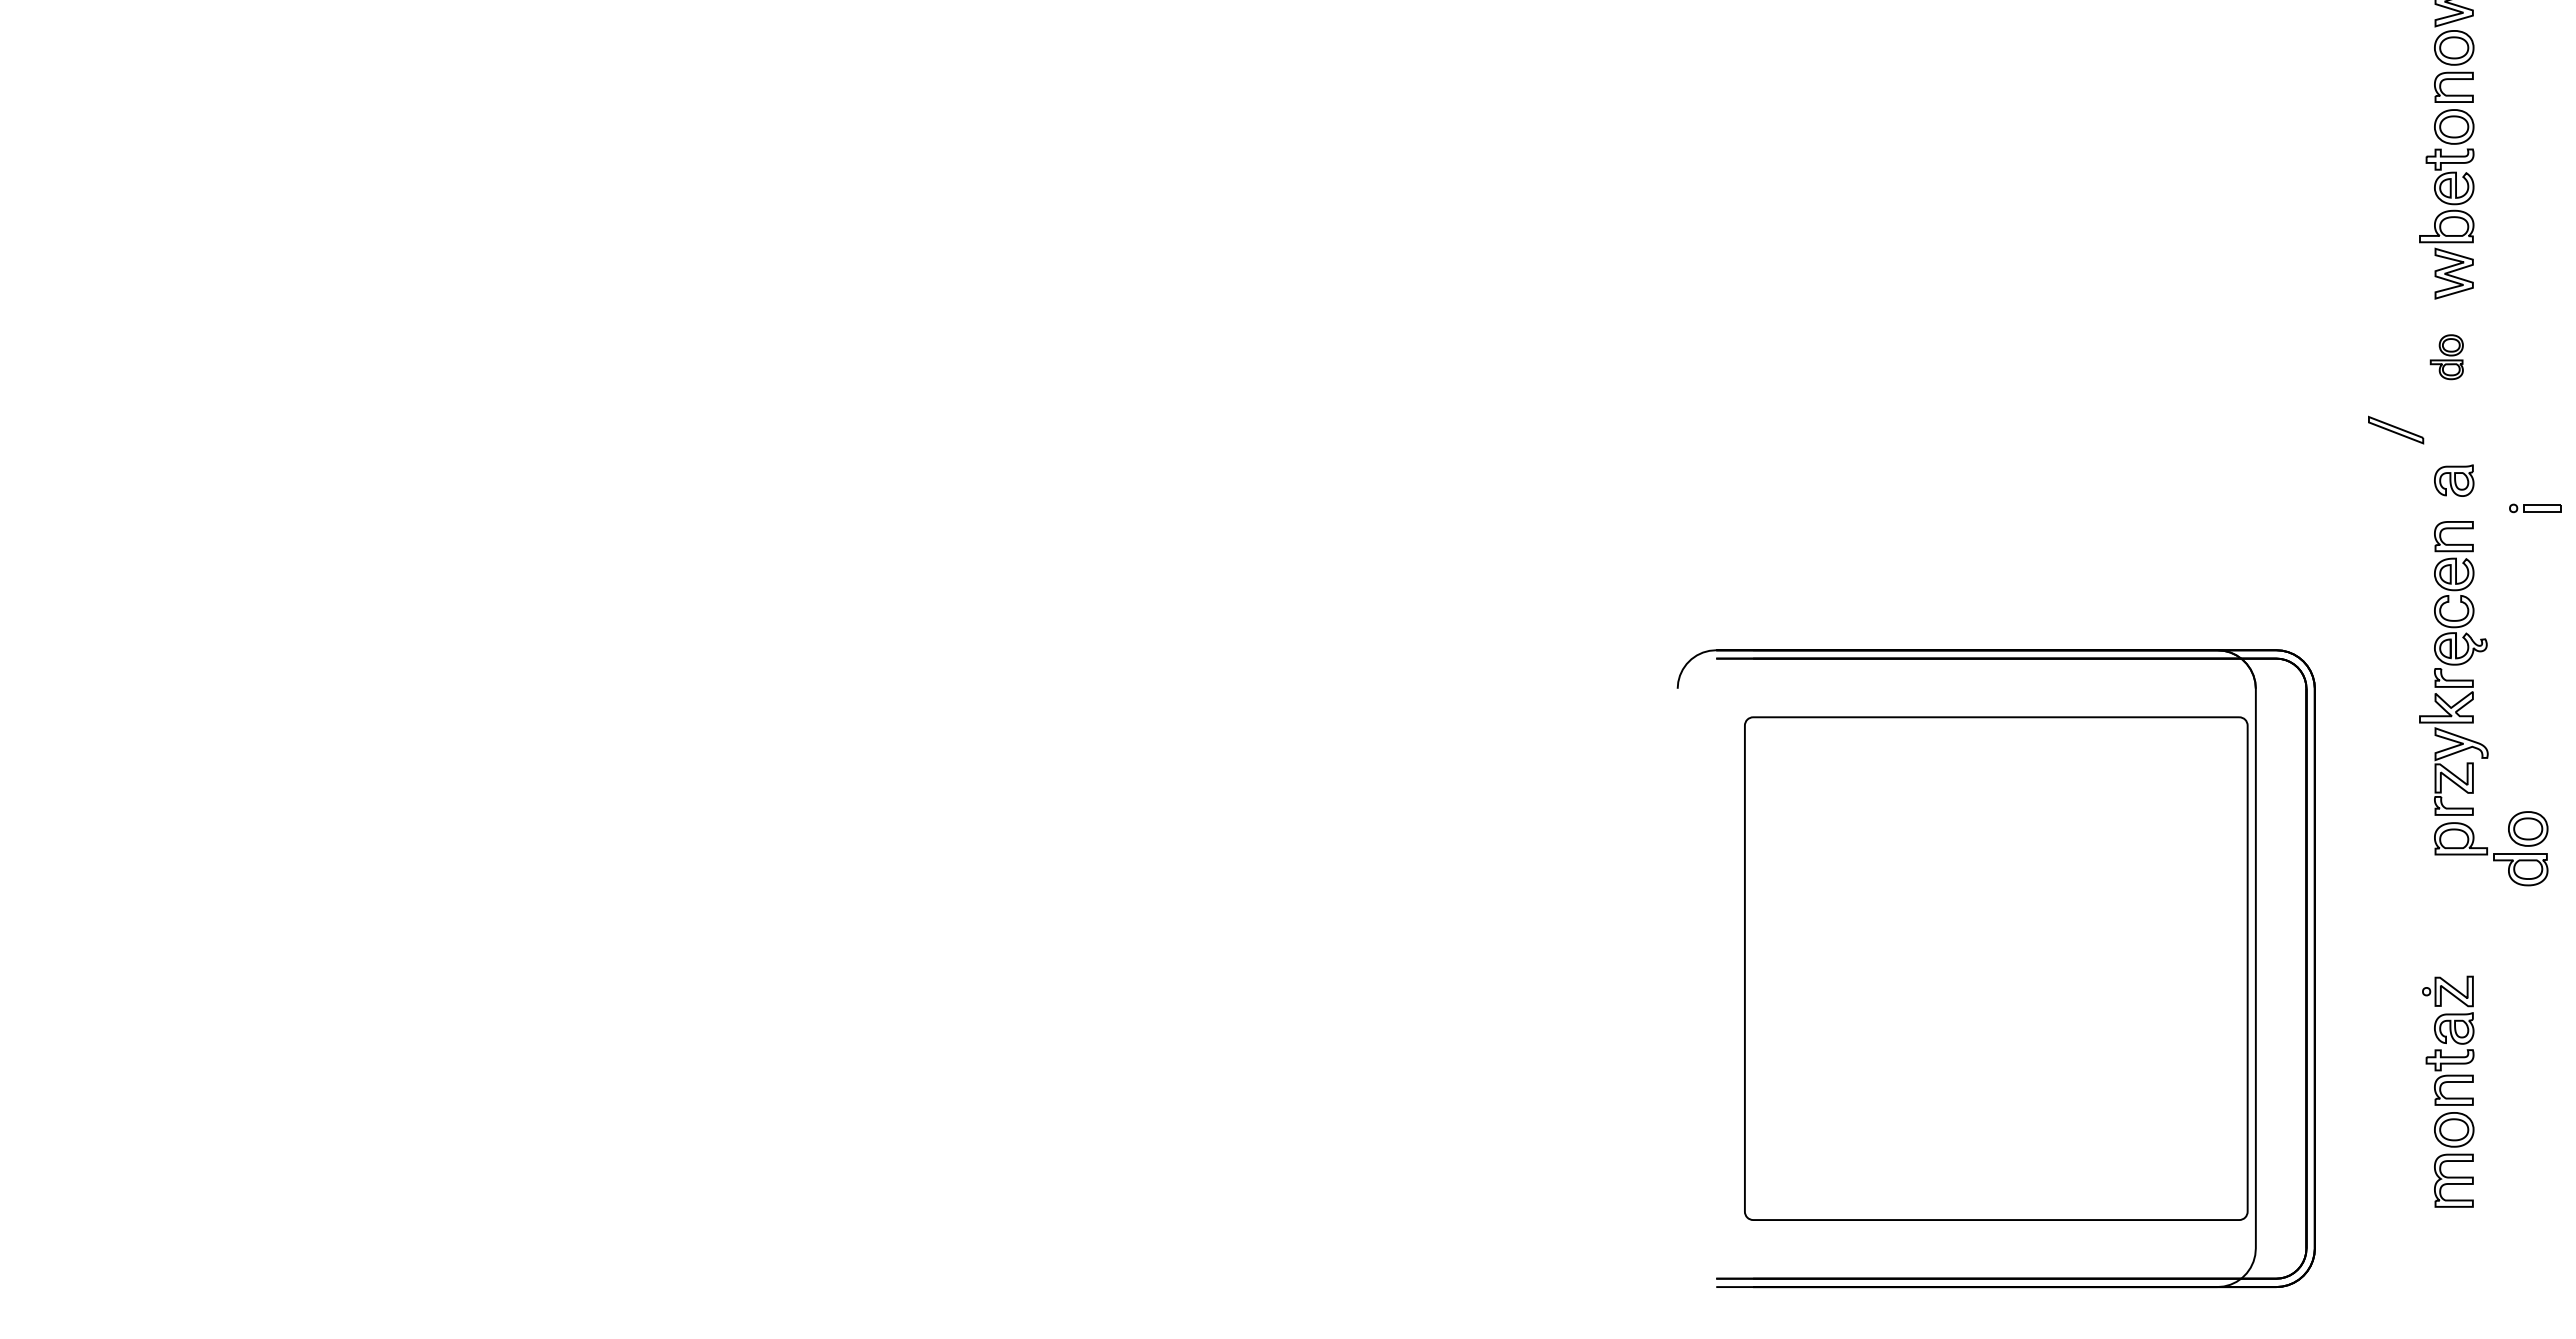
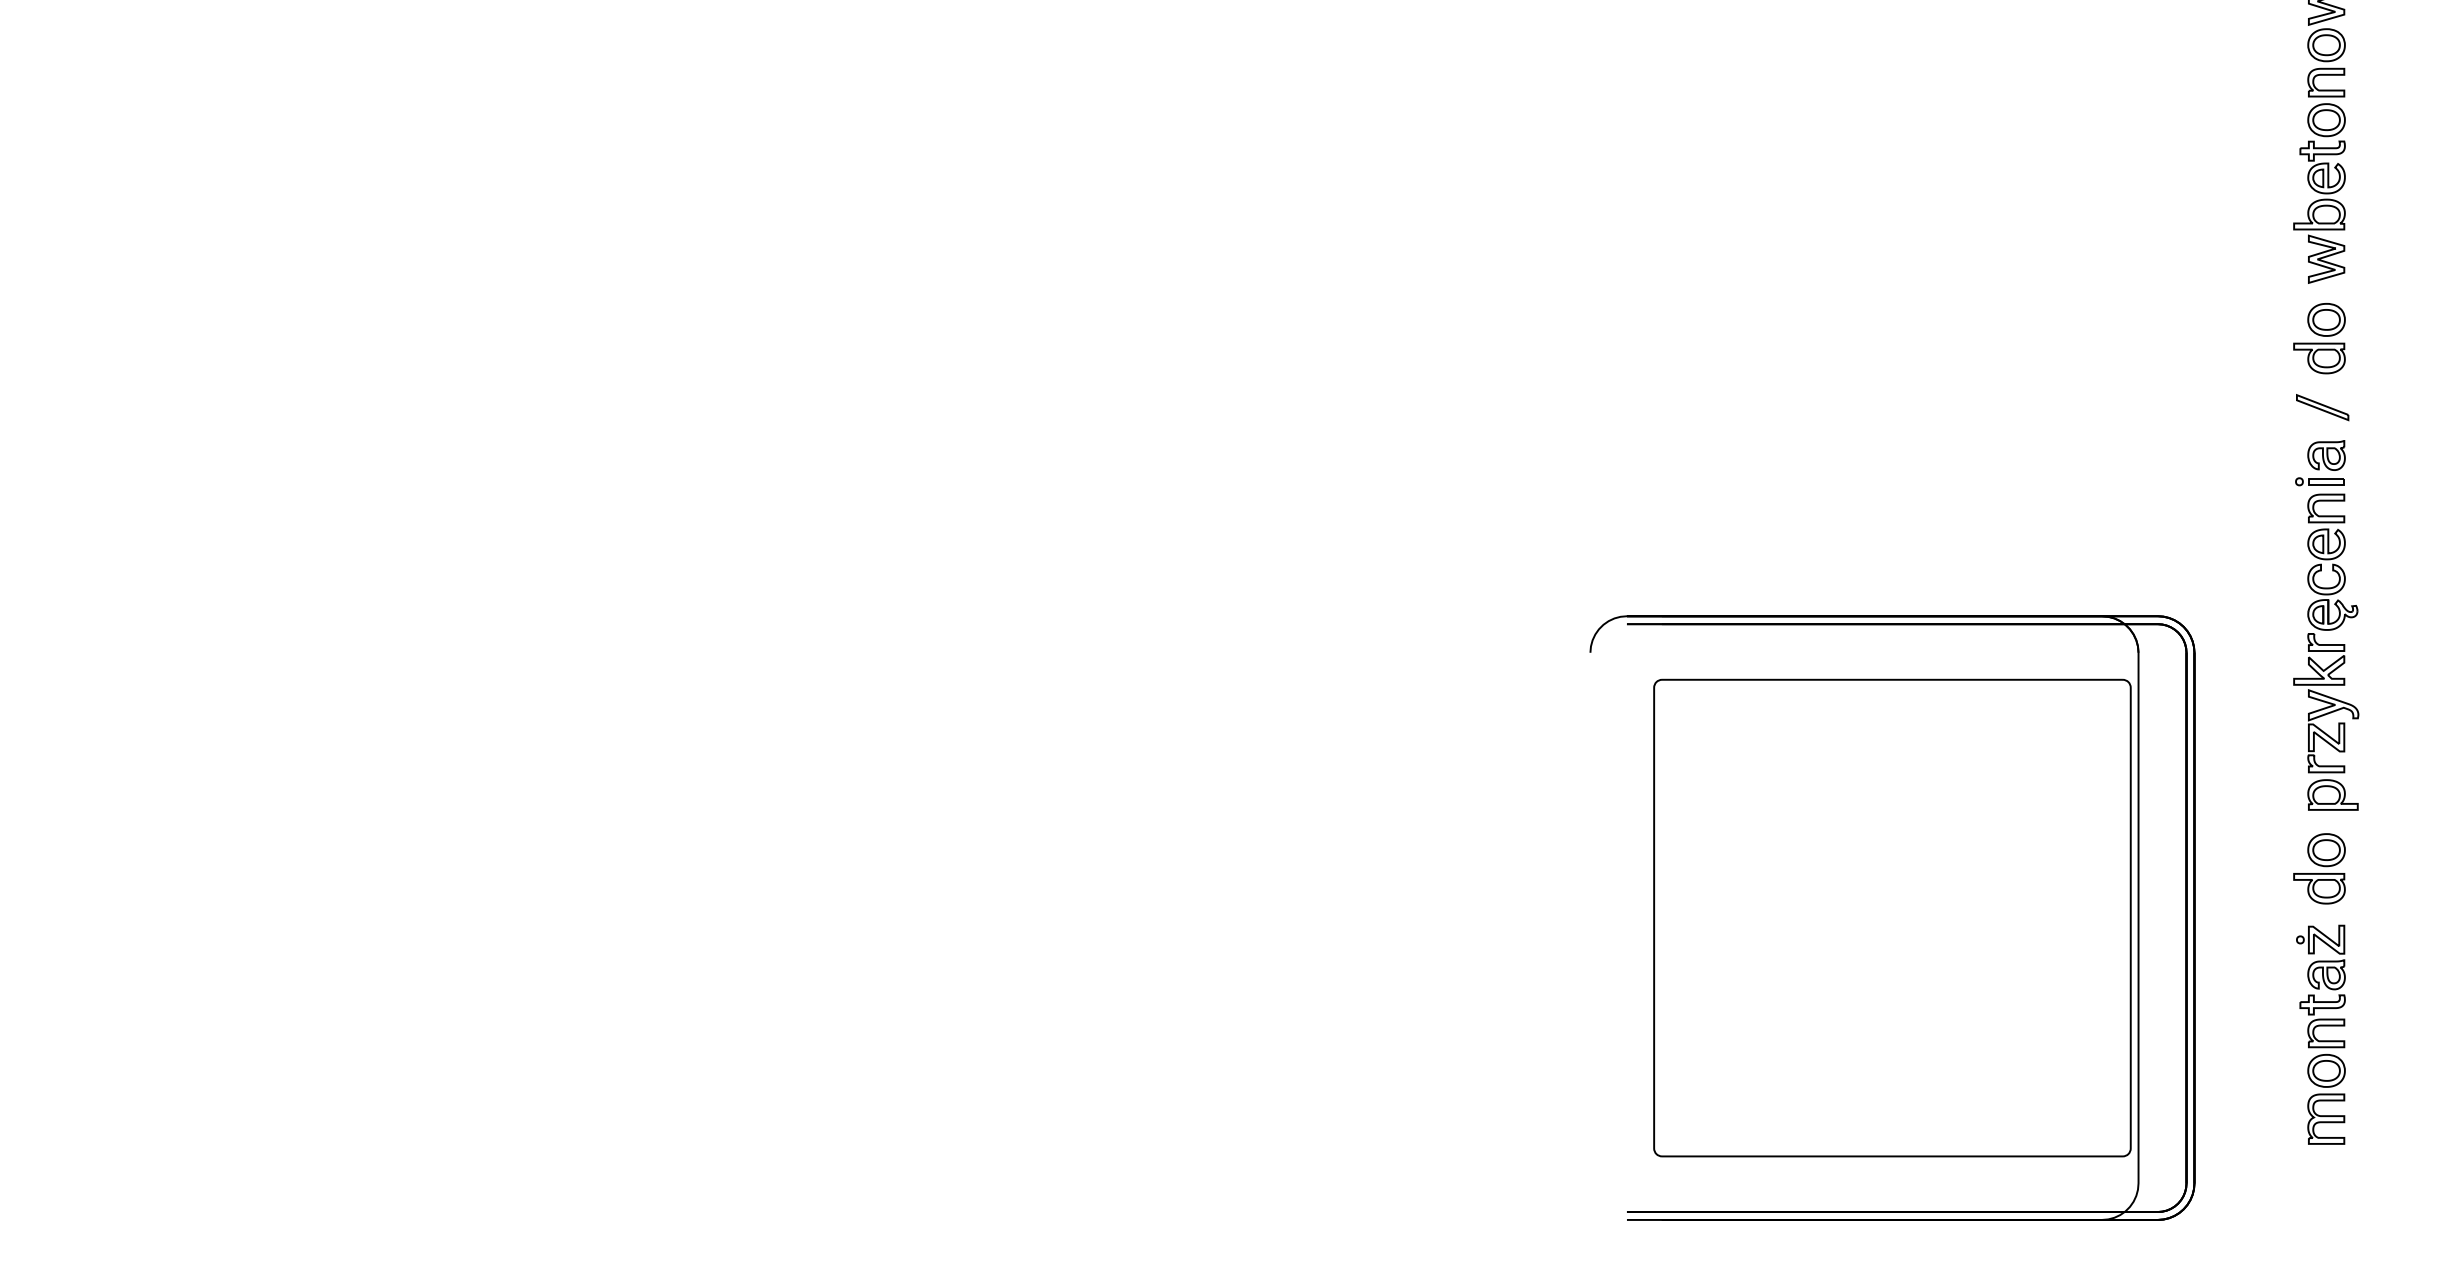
part: (2446, 356) -> (2319, 337), size x1.67
part: (2396, 429) -> (2323, 406), moved
part: (2535, 508) -> (2320, 481), moved
part: (2520, 848) -> (2319, 868), moved

